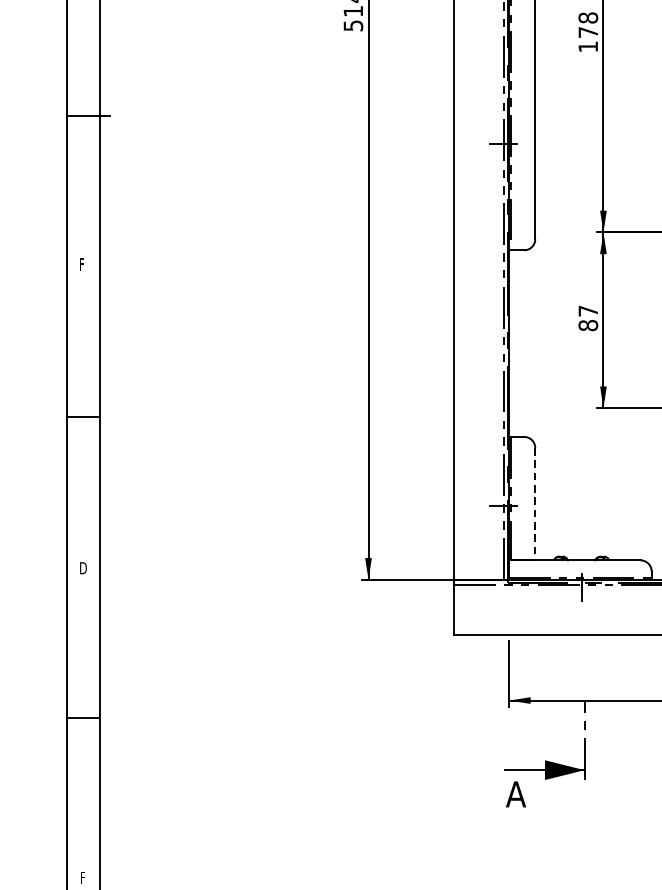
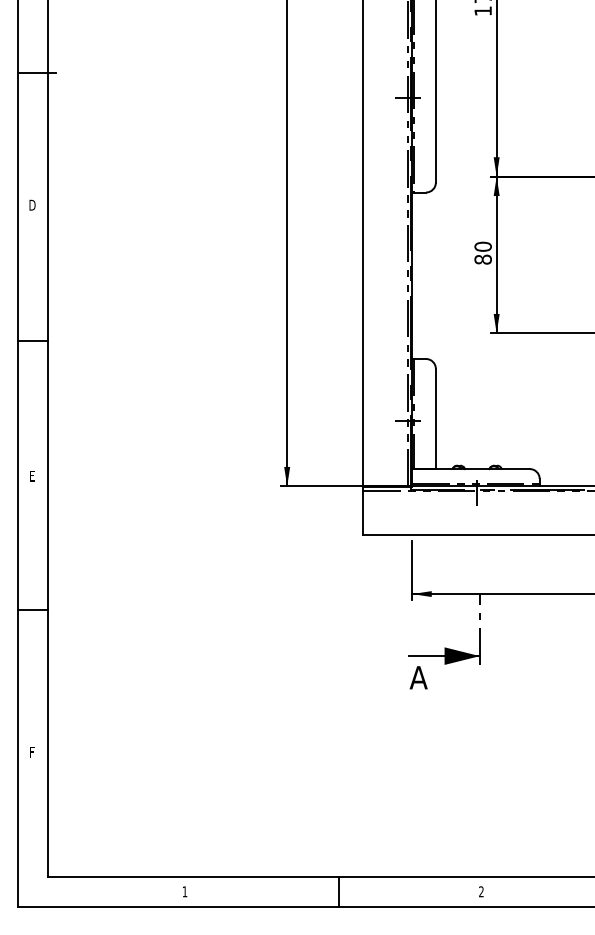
text: (82, 263) -> (32, 204), F -> D
text: (587, 310) -> (482, 246), 87 -> 80
line: (534, 504) -> (435, 419), dashed -> solid
text: (82, 567) -> (32, 475), D -> E

